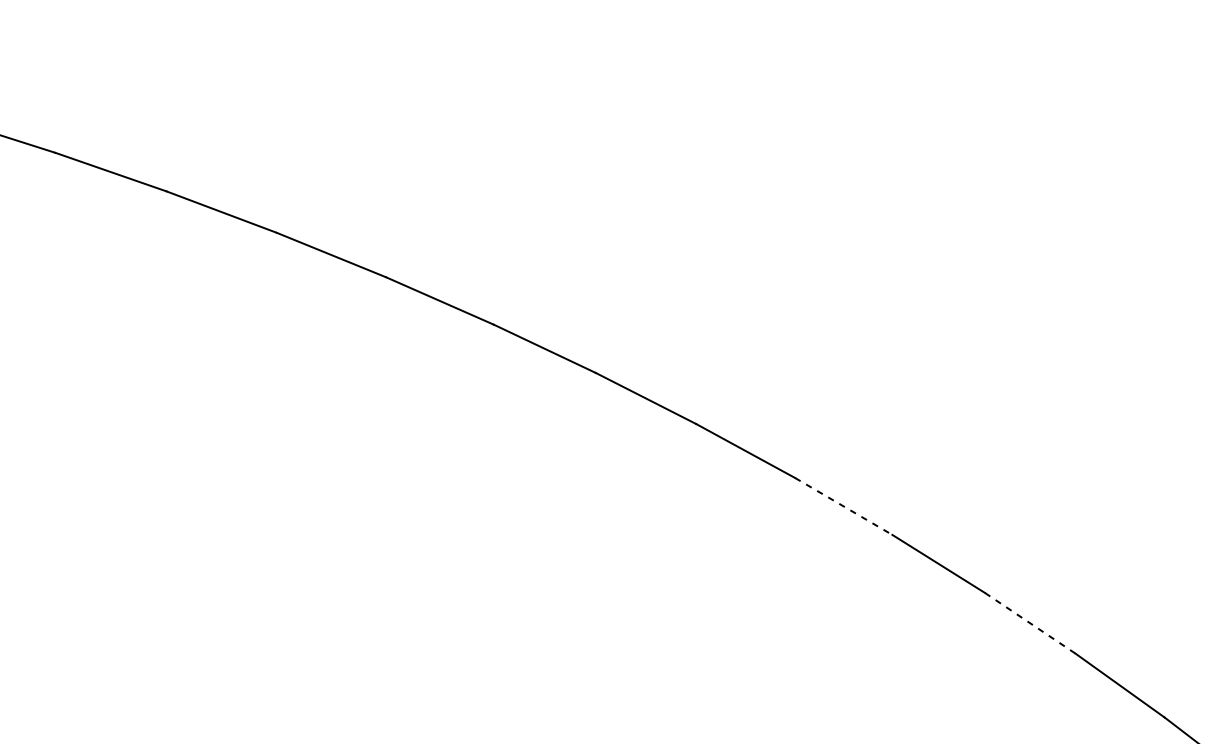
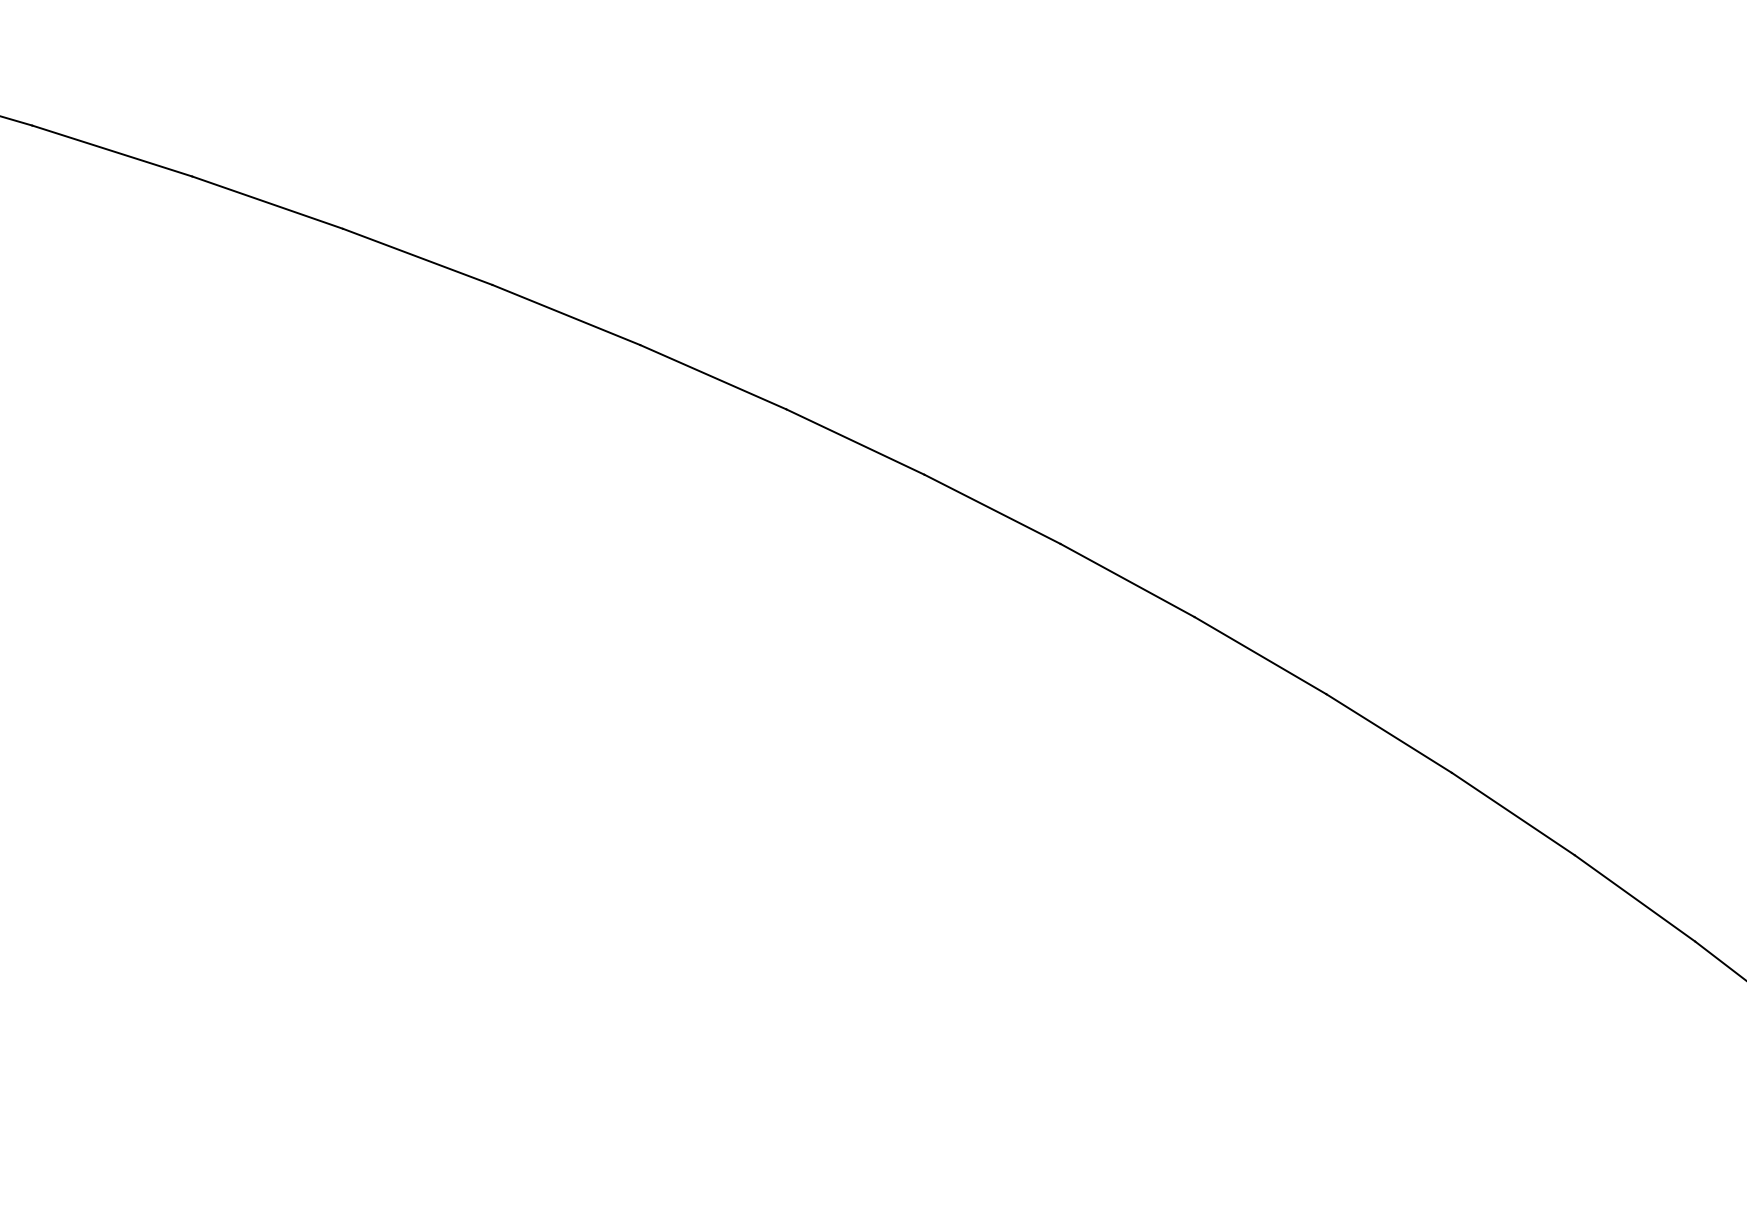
line: (843, 506) -> (1260, 655), dashed -> solid
line: (1030, 623) -> (1513, 814), dashed -> solid

